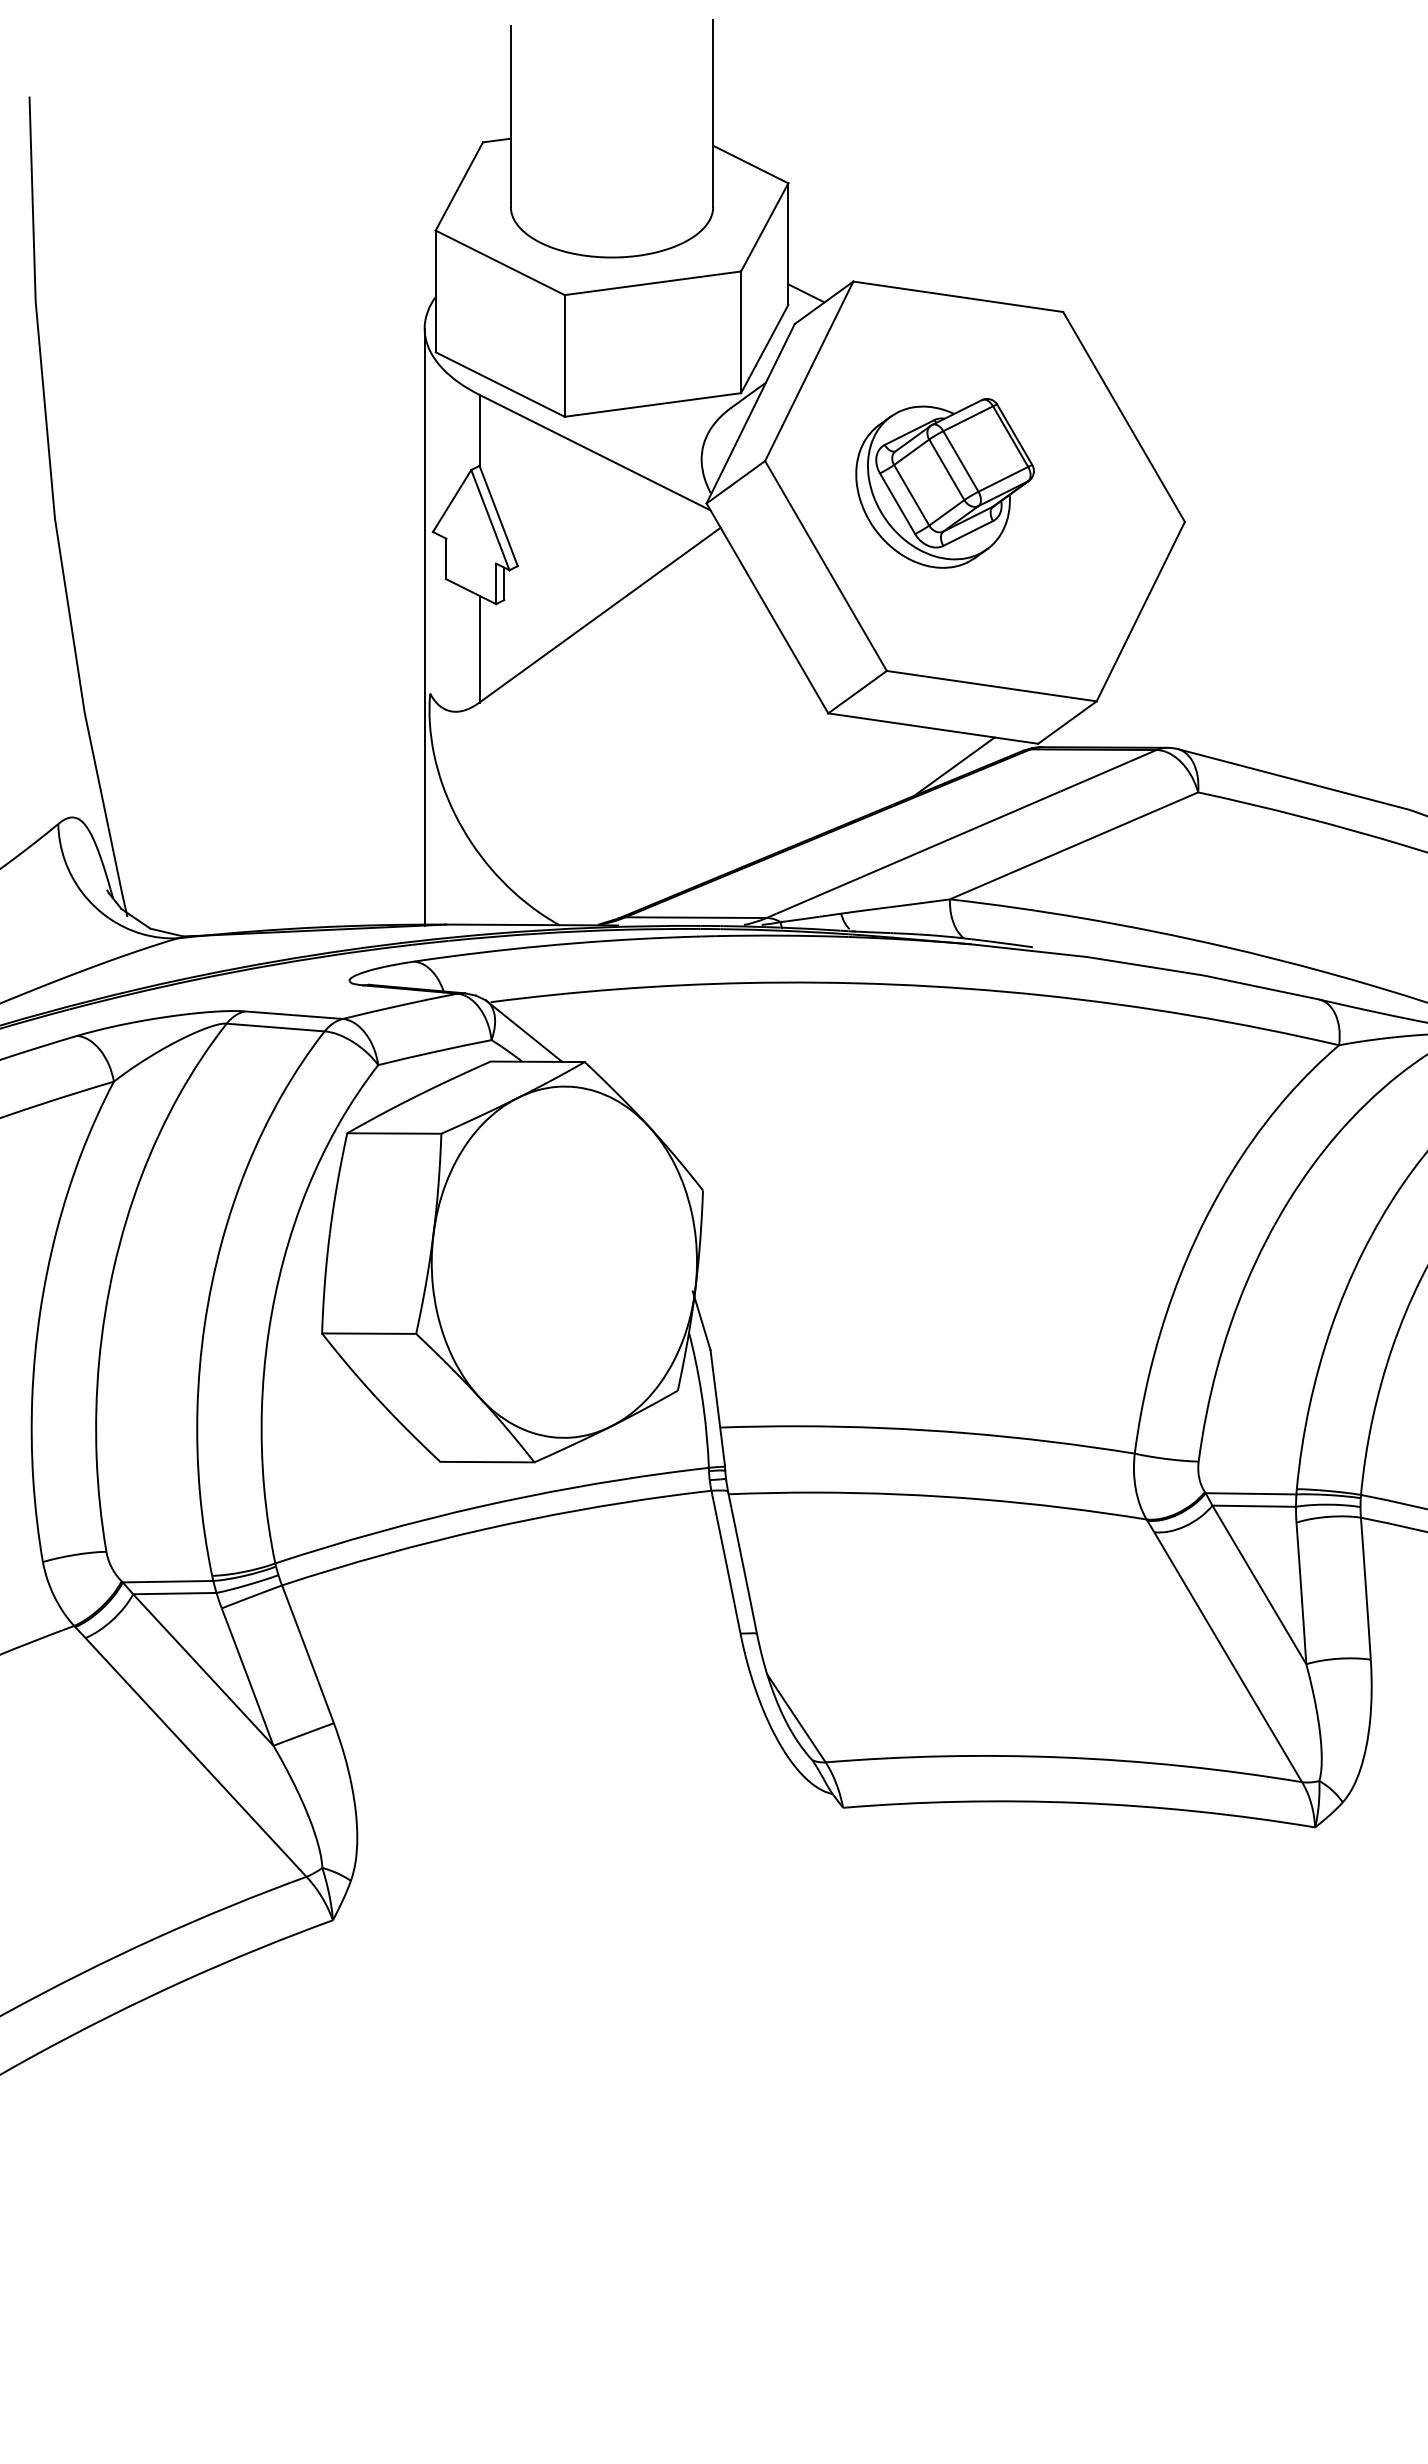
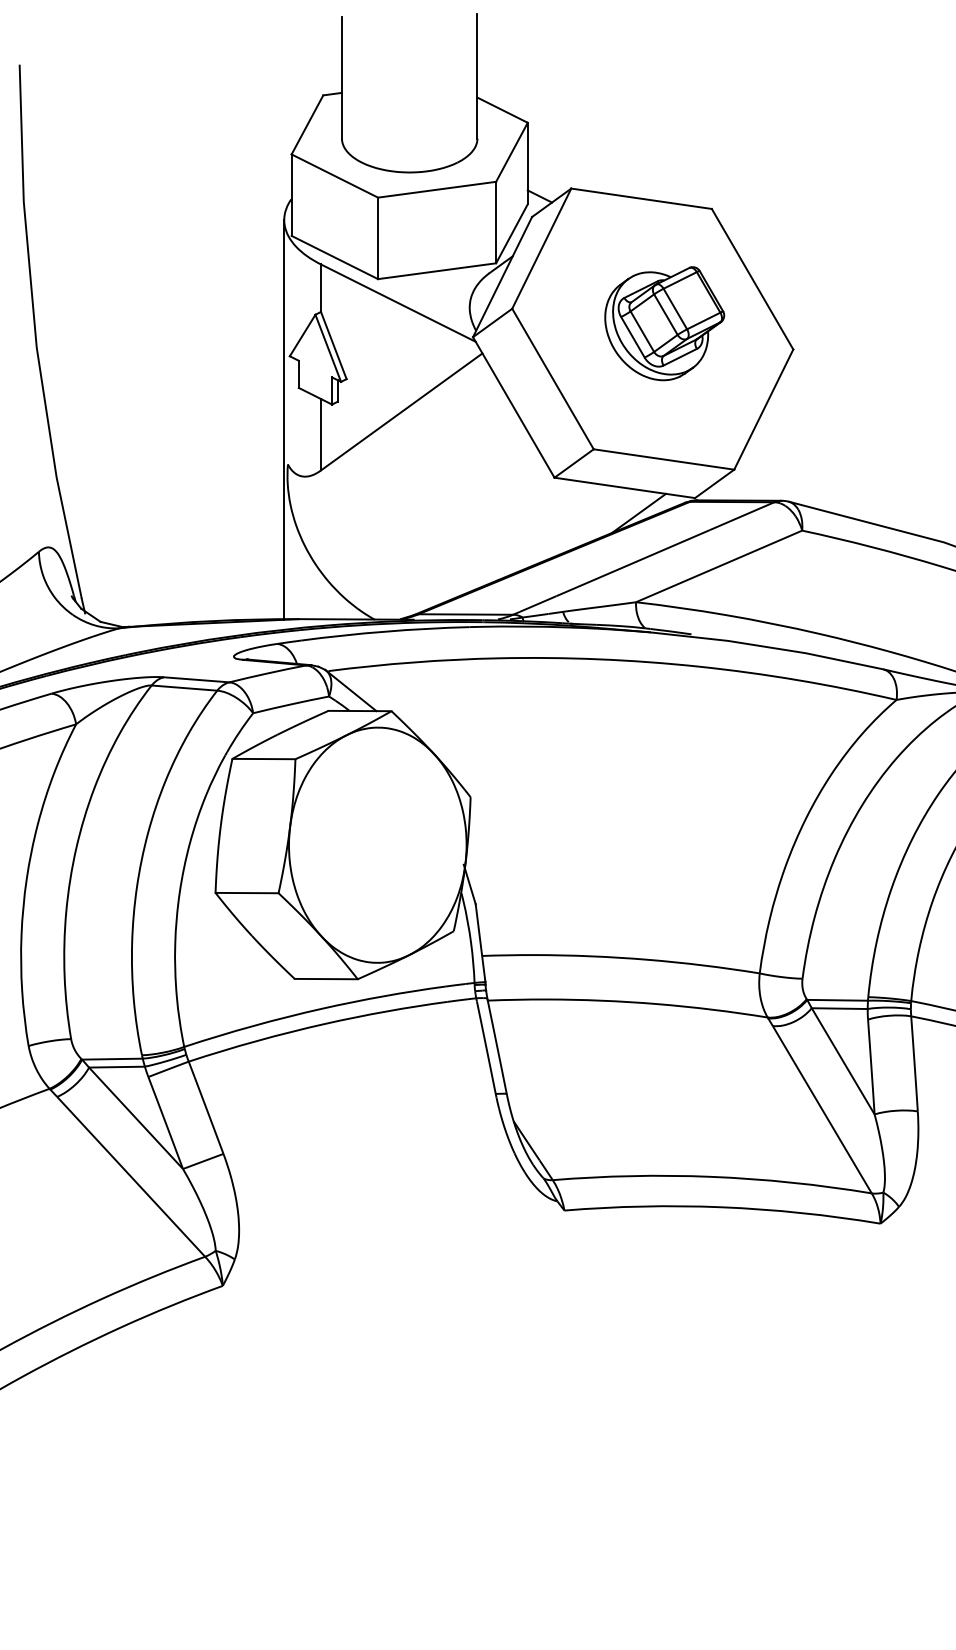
part: (944, 483) -> (664, 323), moved

